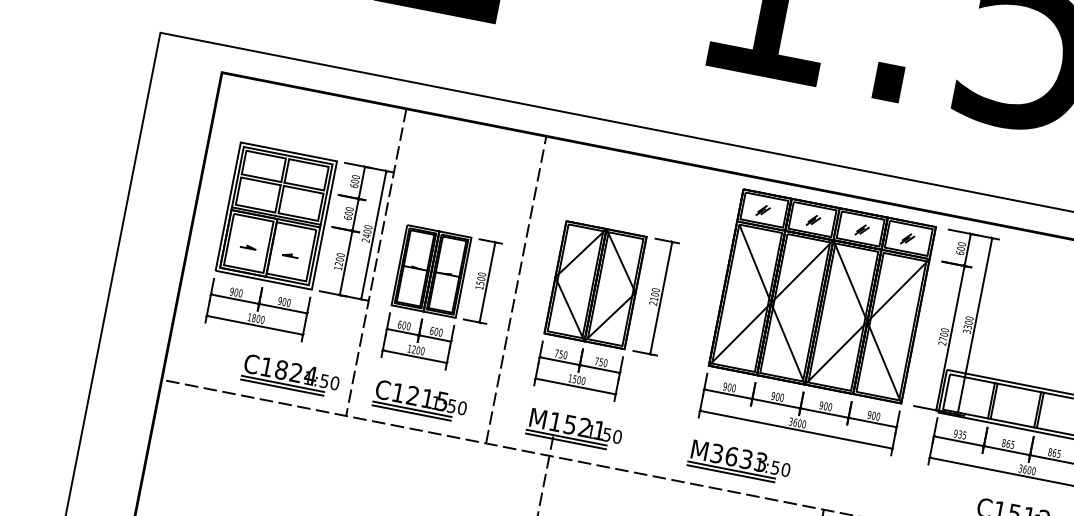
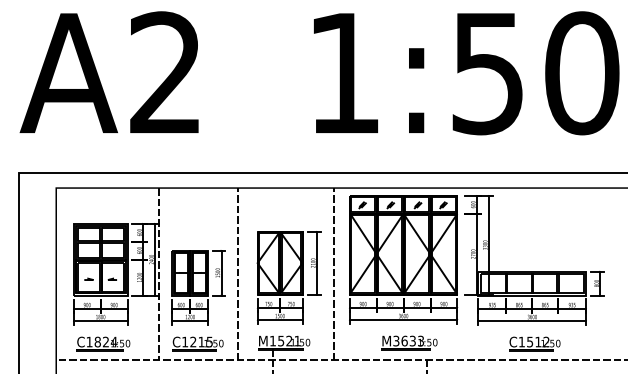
line: (688, 324) -> (334, 274), added
part: (291, 374) -> (103, 343), moved
part: (739, 460) -> (409, 342), moved

